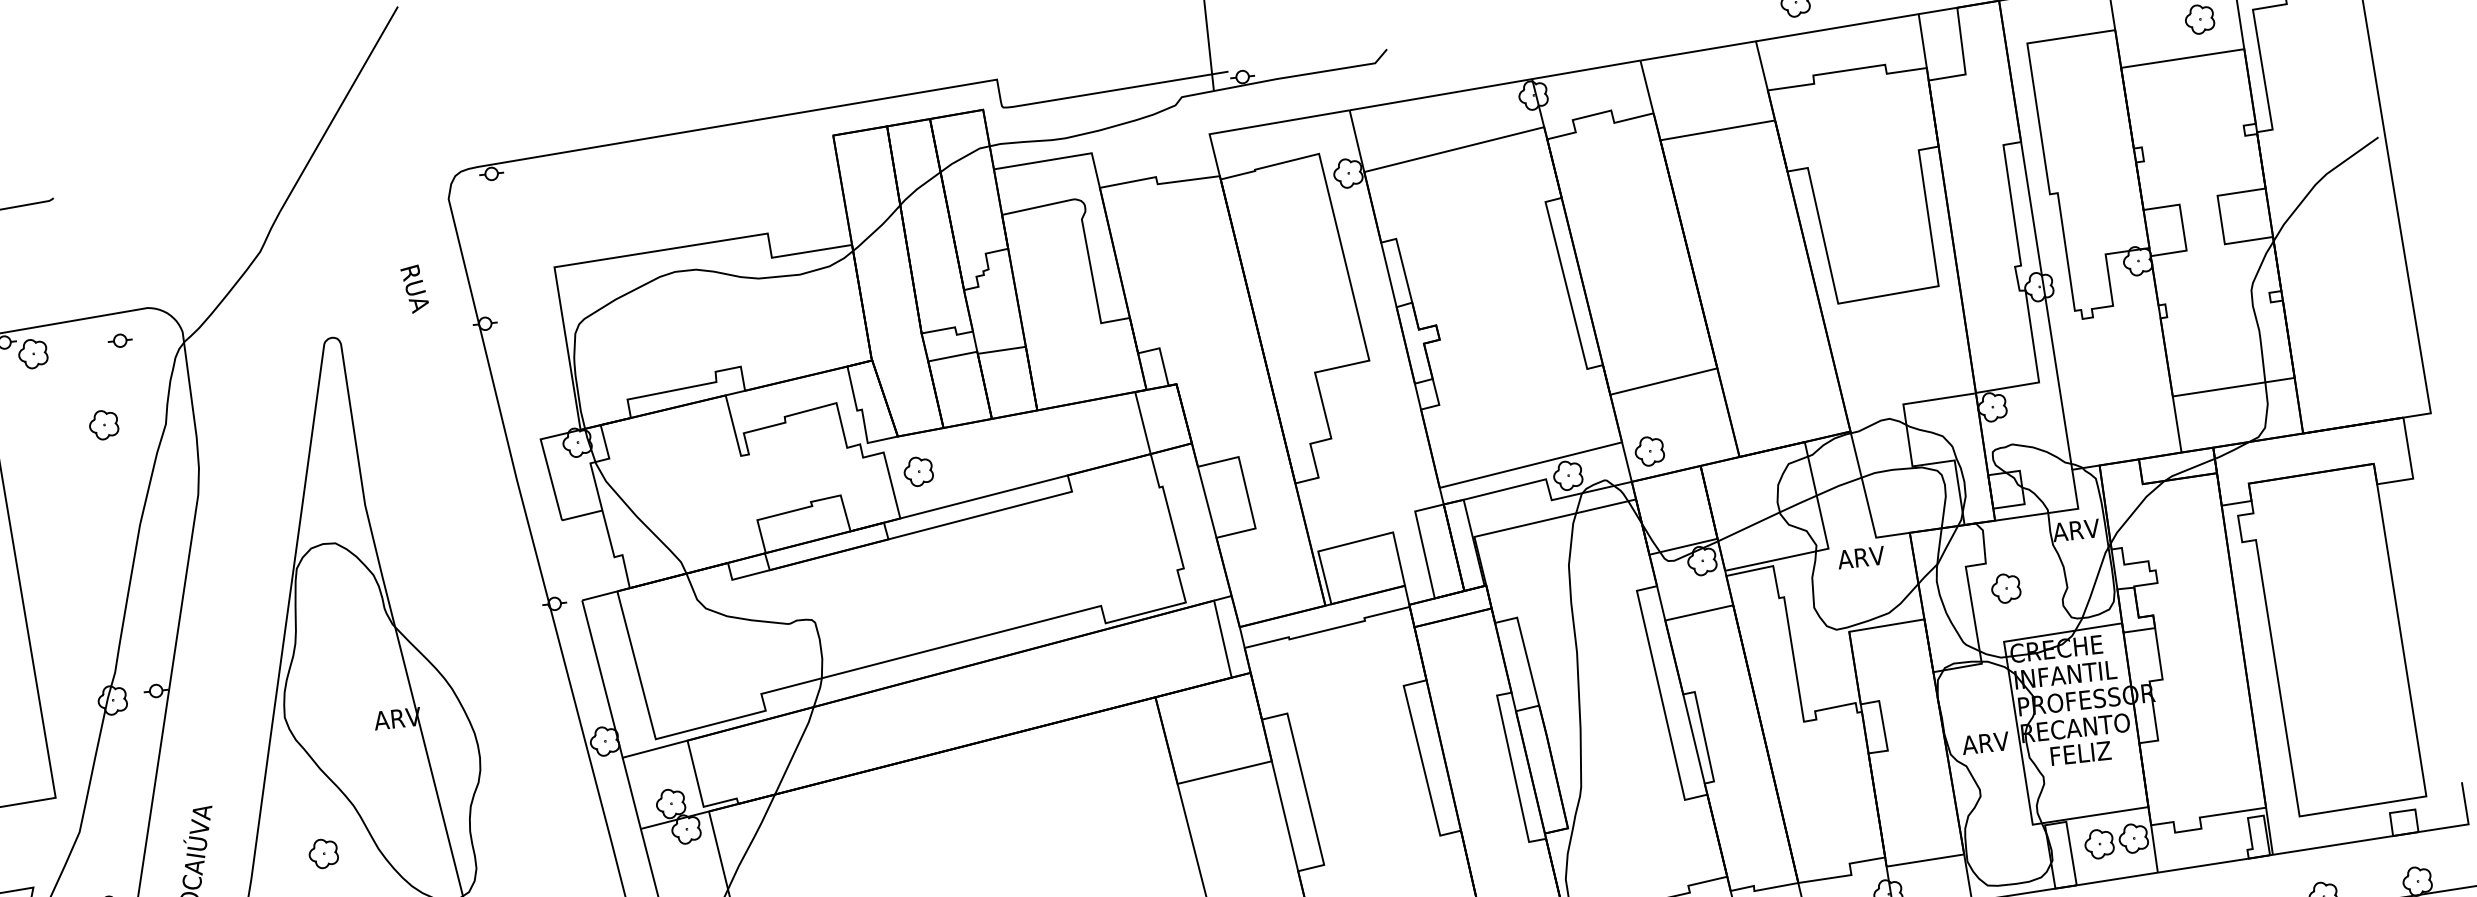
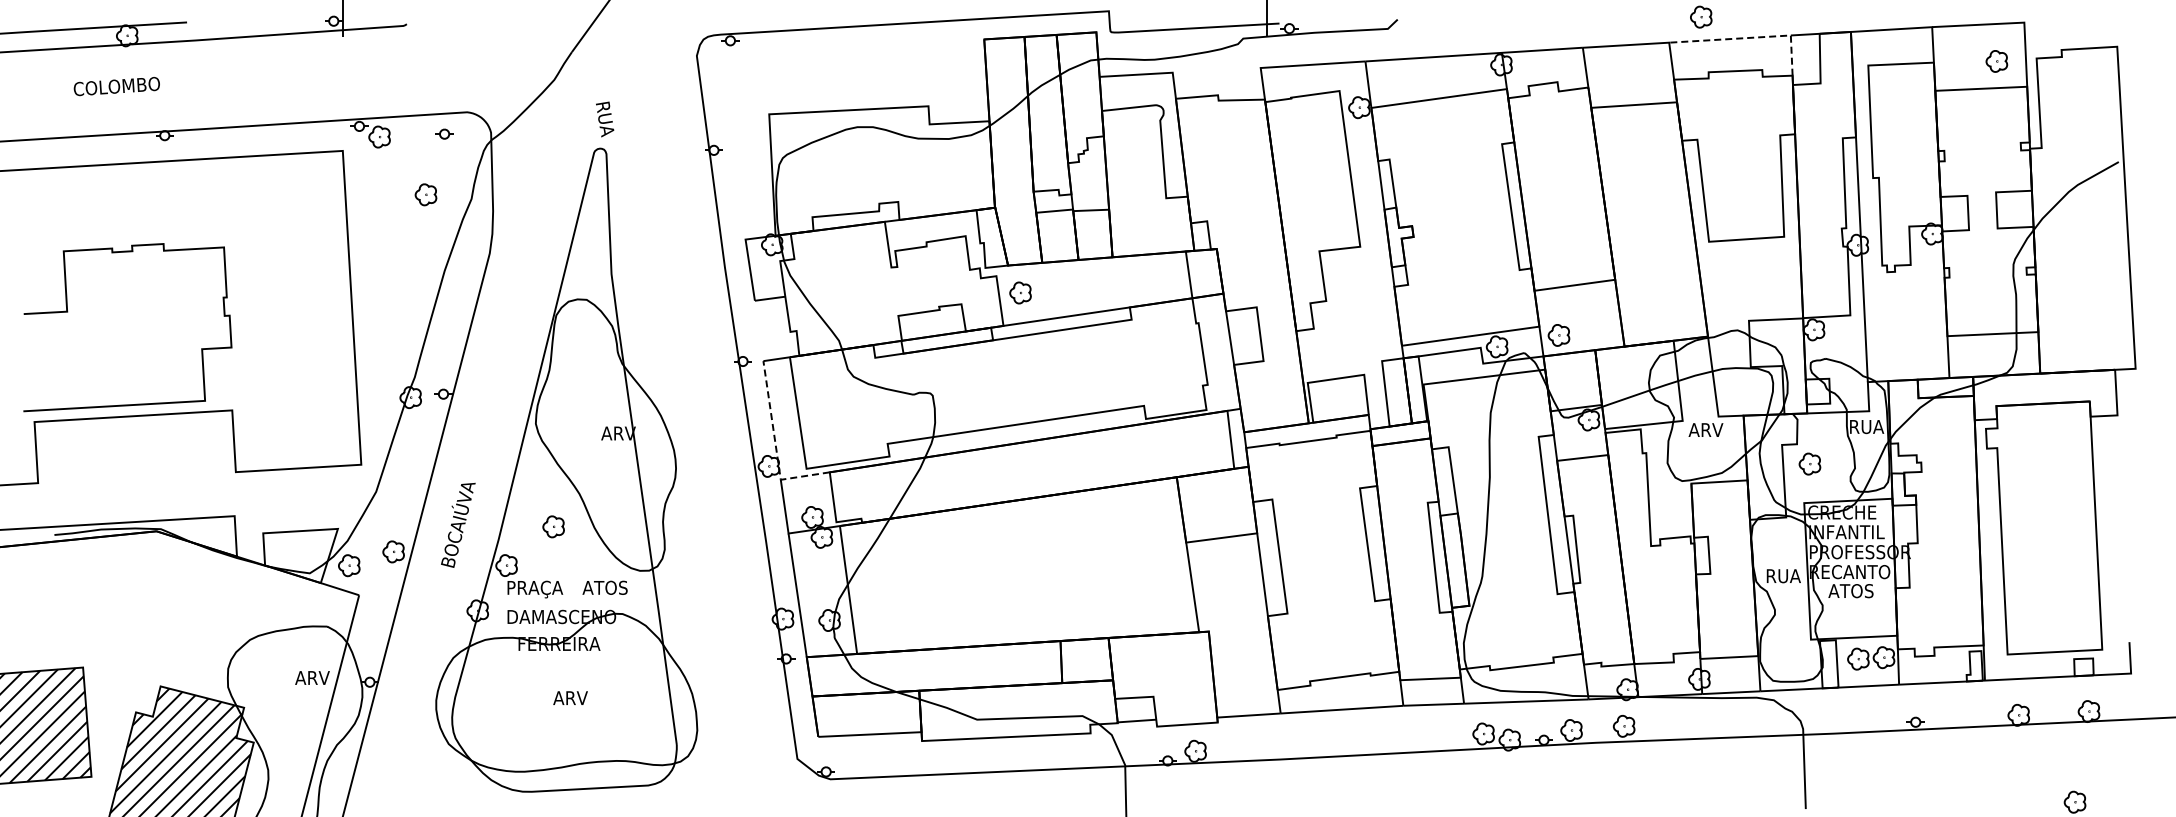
line: (1864, 22) -> (1750, 37), solid -> dashed
text: (415, 289) -> (605, 119), moved
text: (2076, 531) -> (1866, 427), ARV -> RUA
line: (610, 712) -> (775, 445), solid -> dashed
text: (1985, 743) -> (1782, 576), ARV -> RUA
text: (2080, 754) -> (1851, 591), FELIZ -> ATOS

